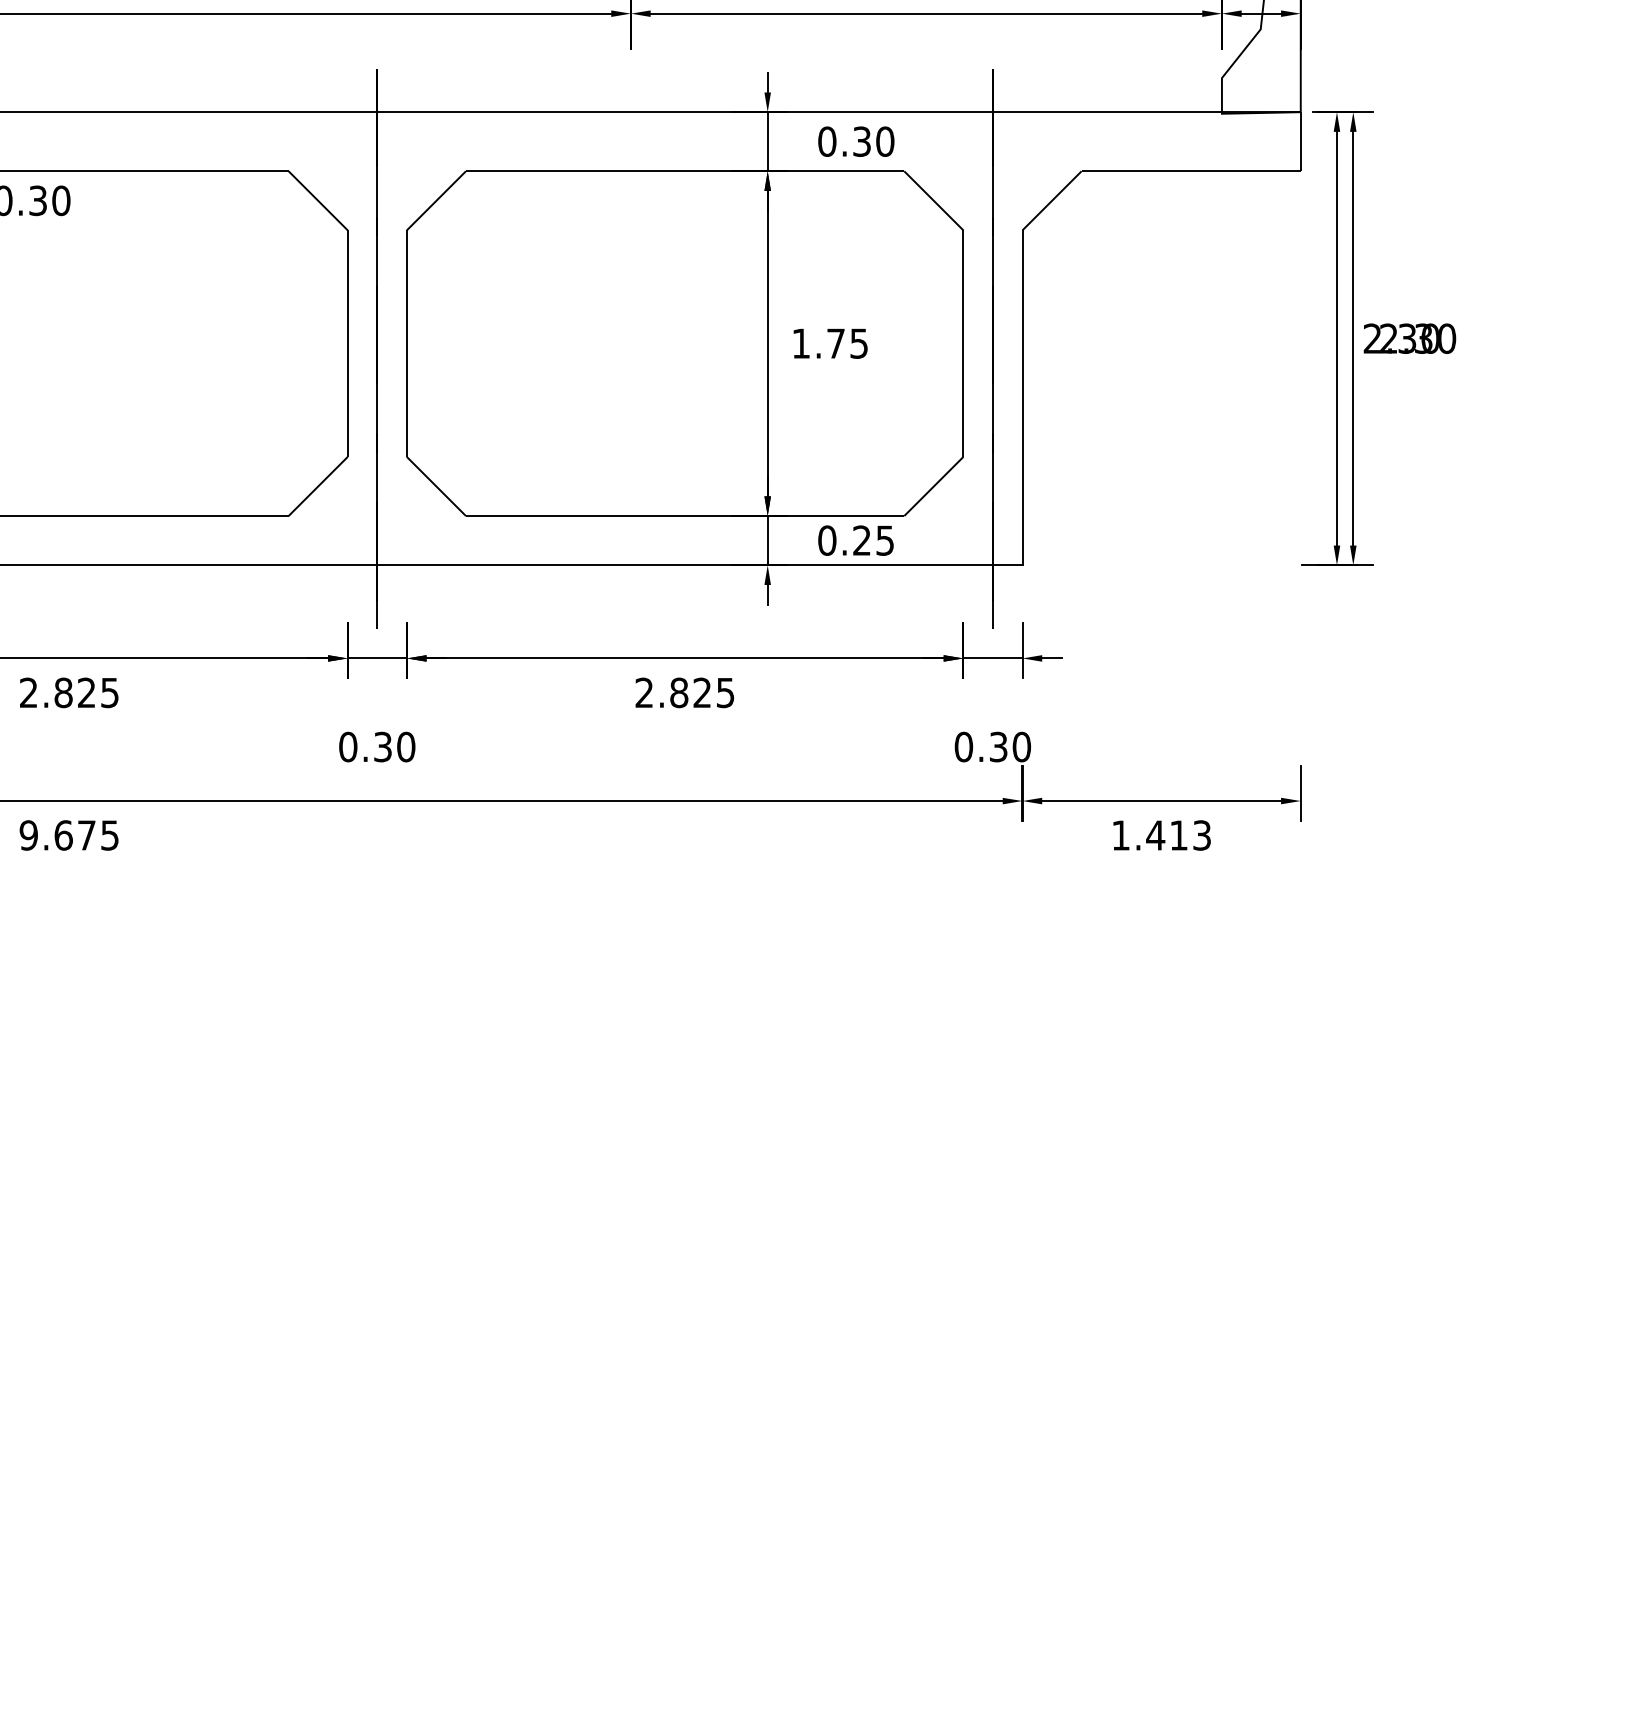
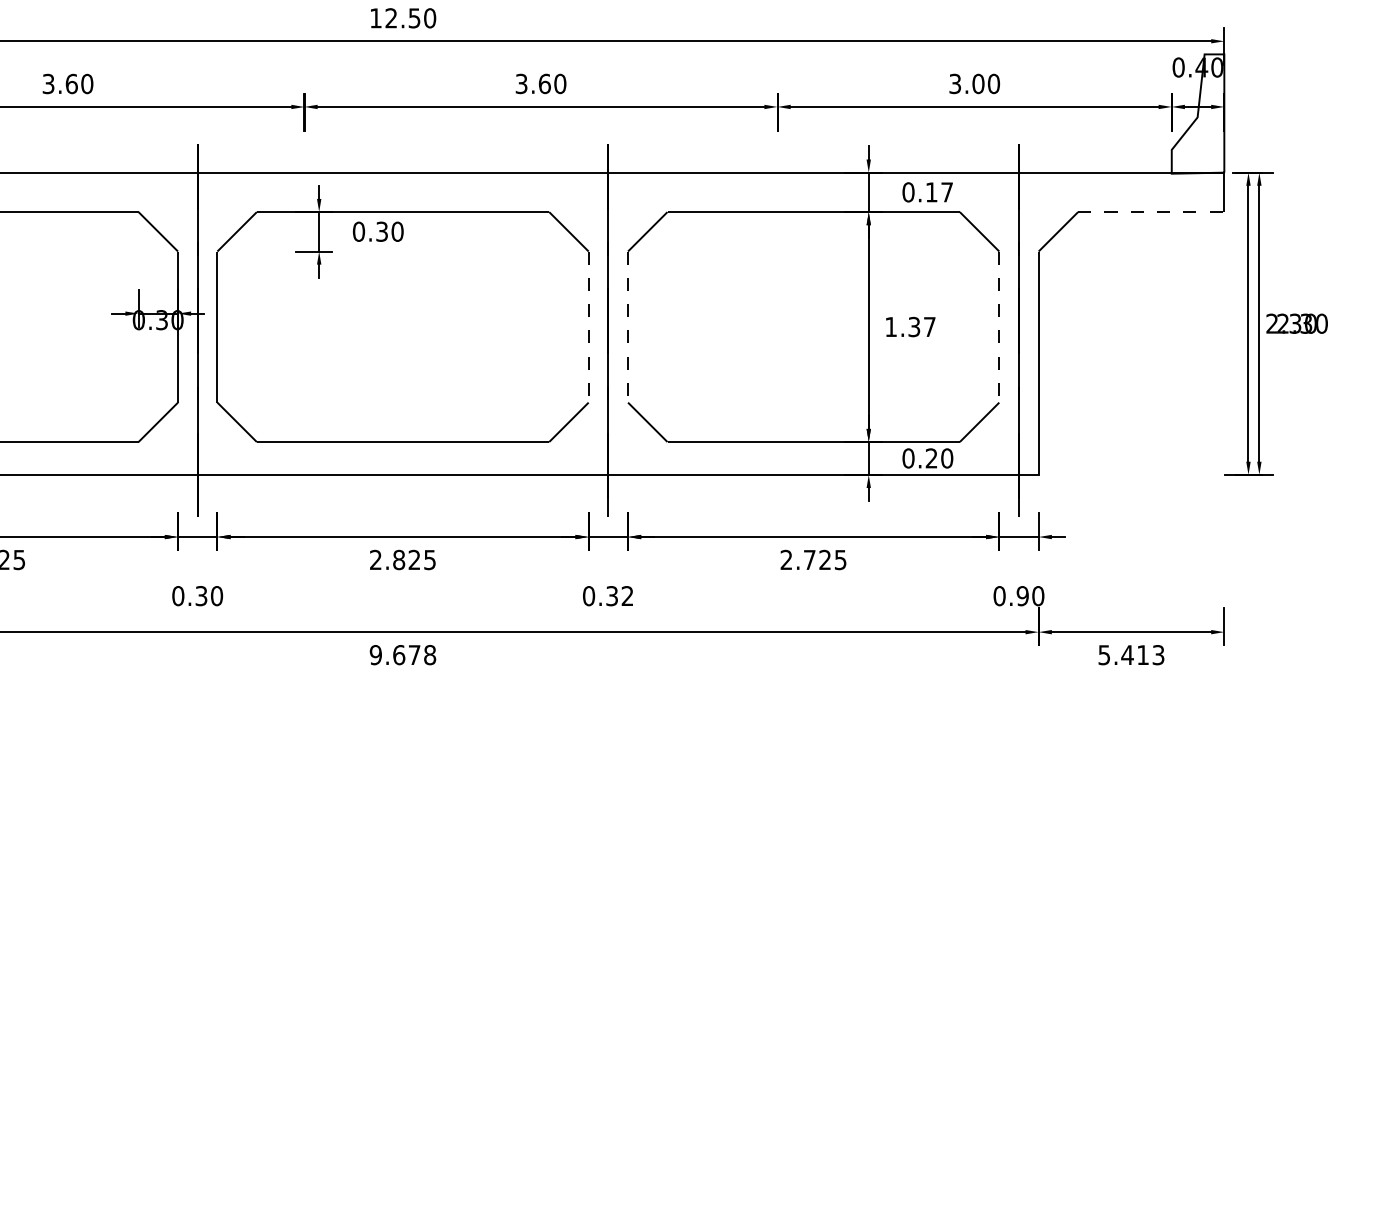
text: (873, 141) -> (939, 192), 0.30 -> 0.17
line: (1191, 171) -> (1151, 212), solid -> dashed
text: (846, 342) -> (921, 326), 1.75 -> 1.37
line: (347, 344) -> (588, 327), solid -> dashed
line: (407, 344) -> (628, 327), solid -> dashed
line: (963, 344) -> (999, 327), solid -> dashed
text: (885, 540) -> (947, 458), 0.25 -> 0.20
text: (678, 692) -> (809, 559), 2.825 -> 2.725
text: (405, 747) -> (627, 596), 0.30 -> 0.32
text: (998, 747) -> (1022, 596), 0.30 -> 0.90
text: (110, 836) -> (430, 655), 9.675 -> 9.678
text: (1119, 836) -> (1103, 655), 1.413 -> 5.413

